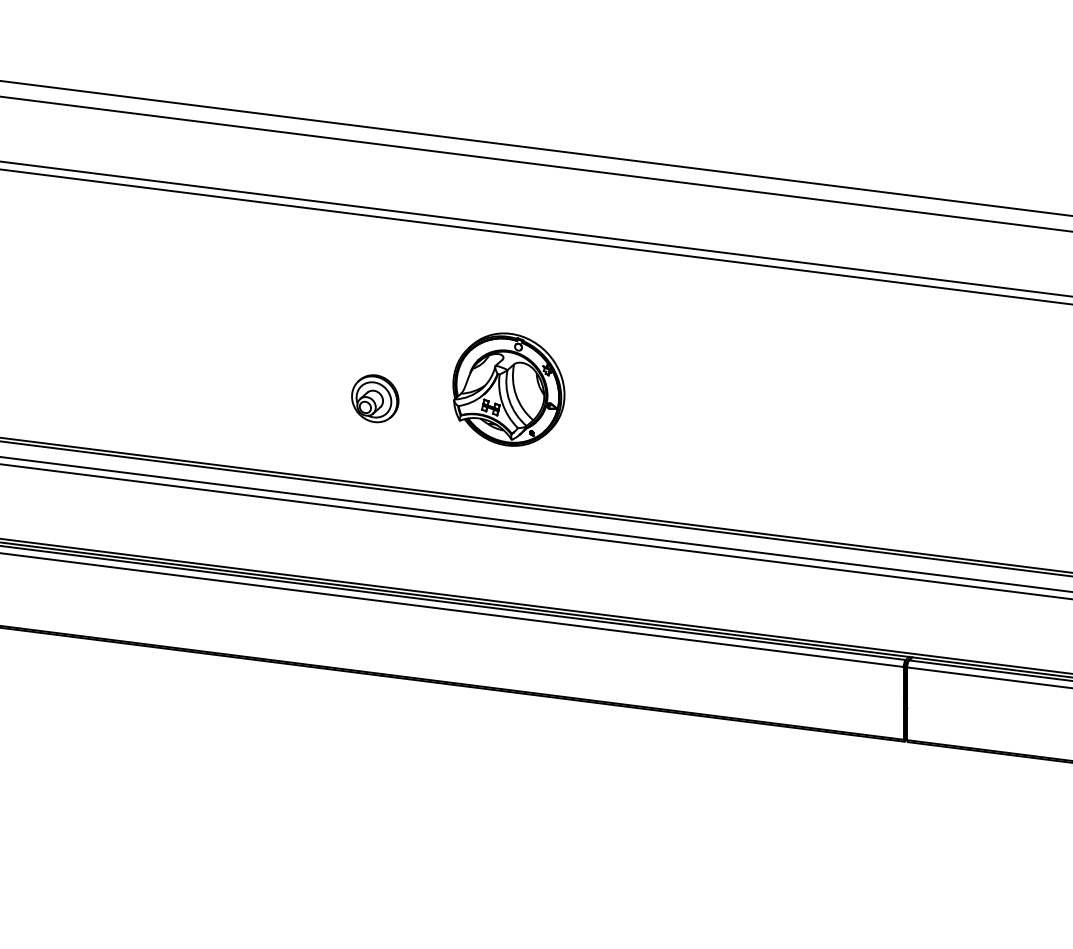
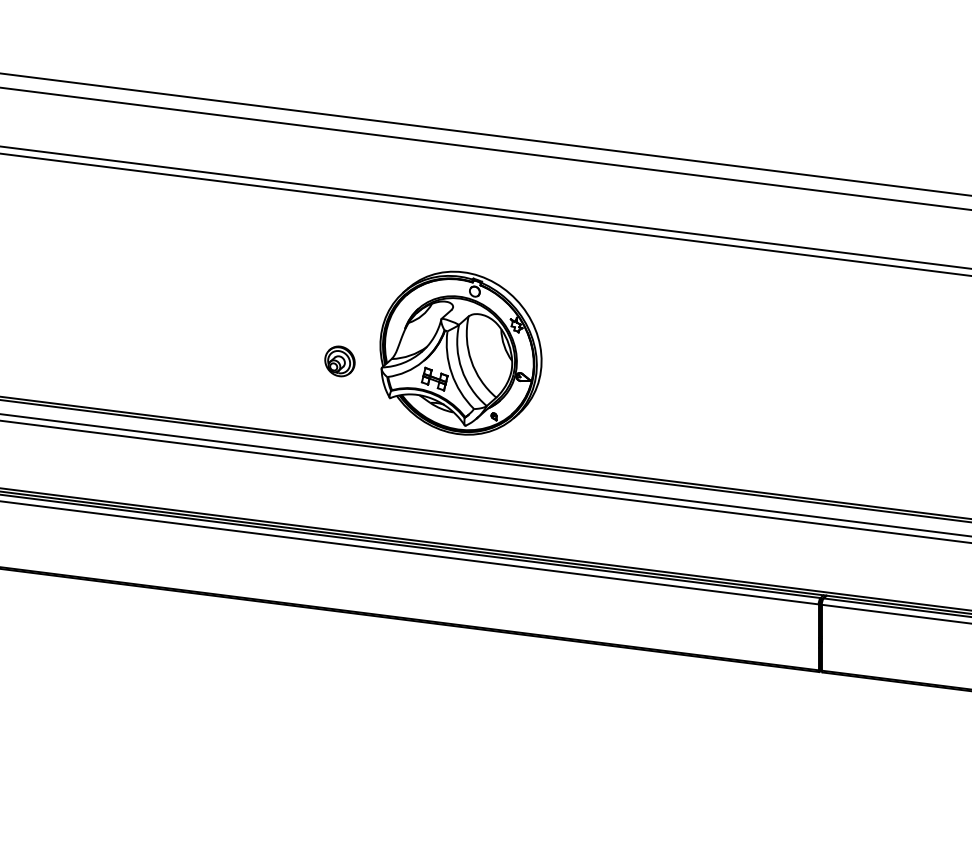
part: (508, 389) -> (460, 352), size x1.6
part: (375, 398) -> (340, 361), size x0.7

